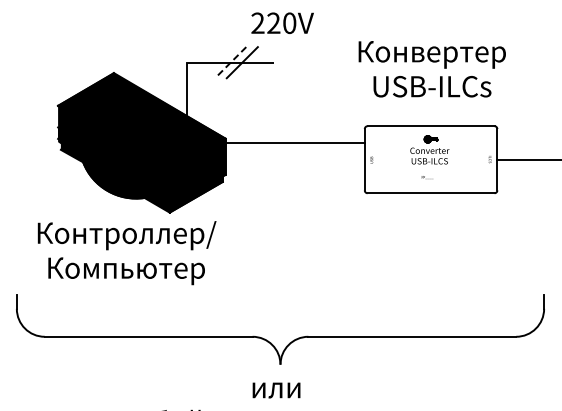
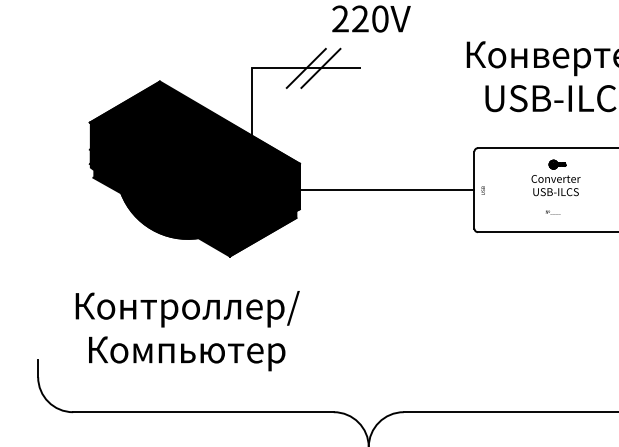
line: (230, 62) -> (306, 68), dashed -> solid
line: (290, 142) -> (381, 189), moved
text: (126, 253) -> (186, 331), moved

